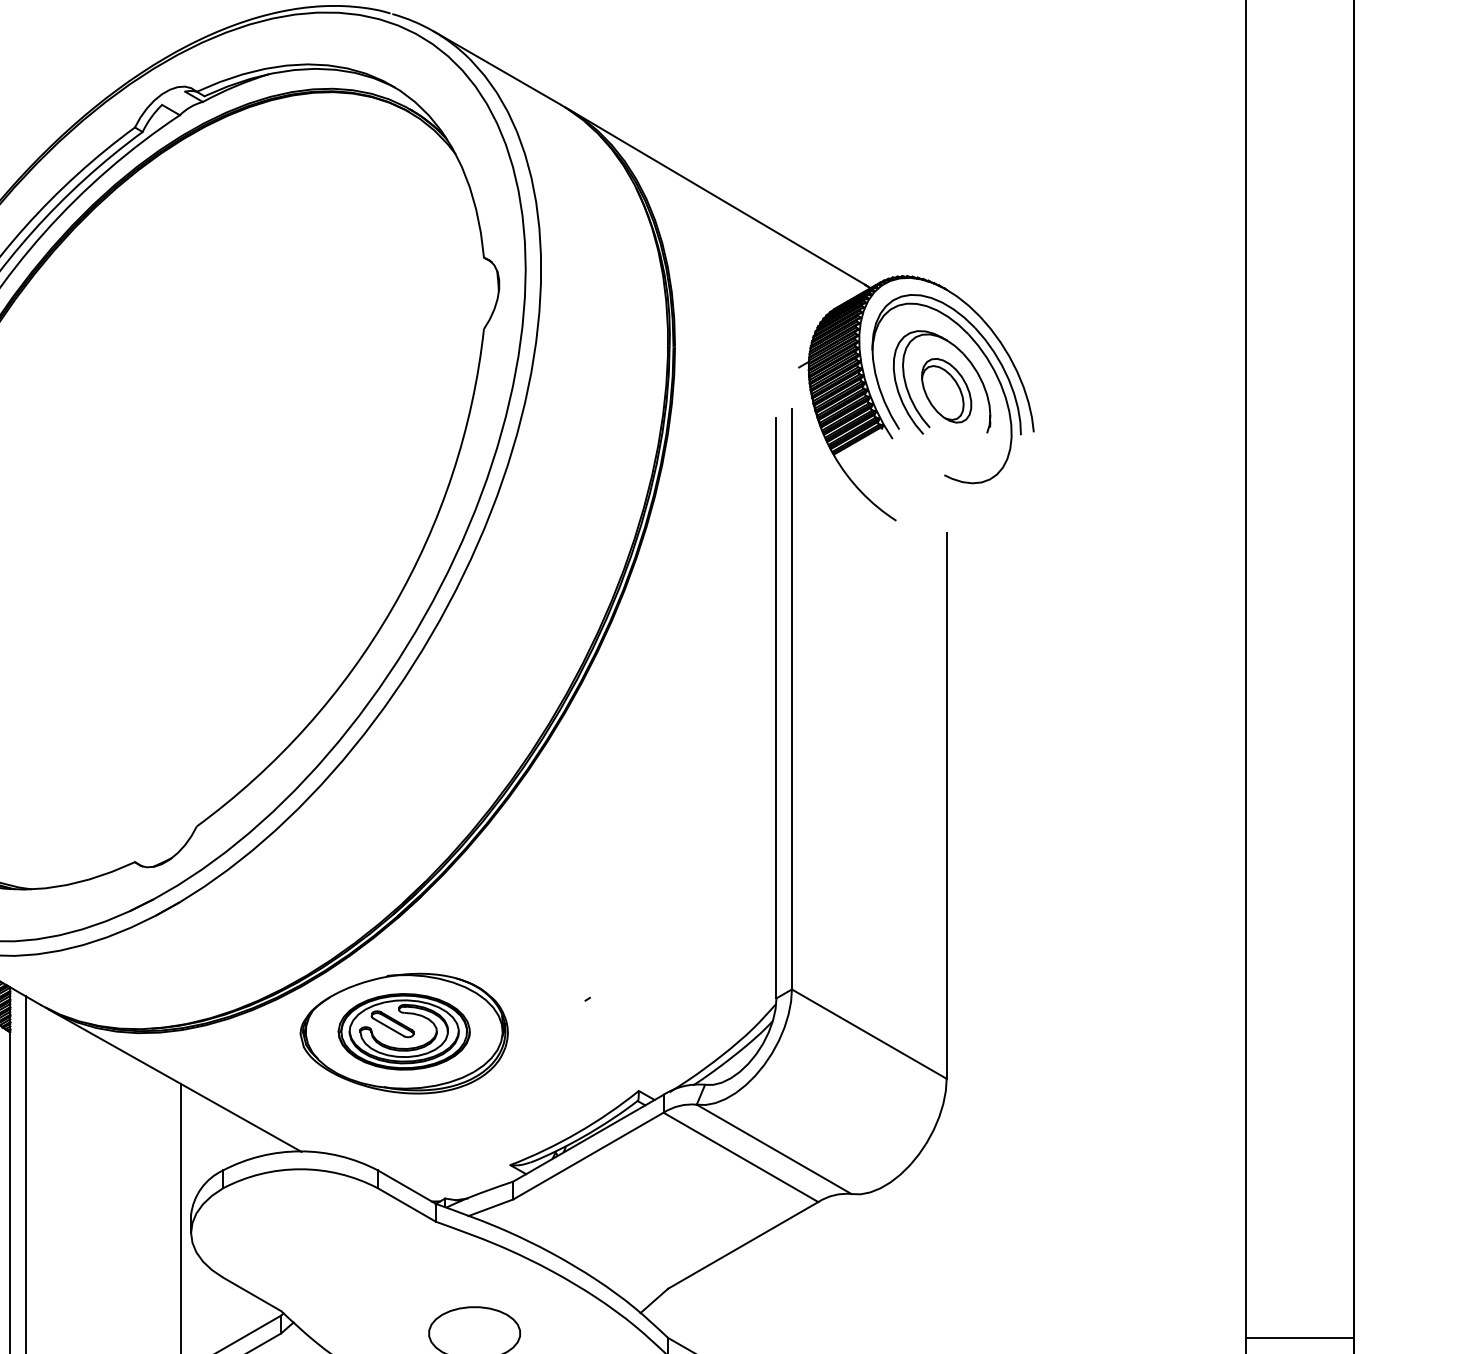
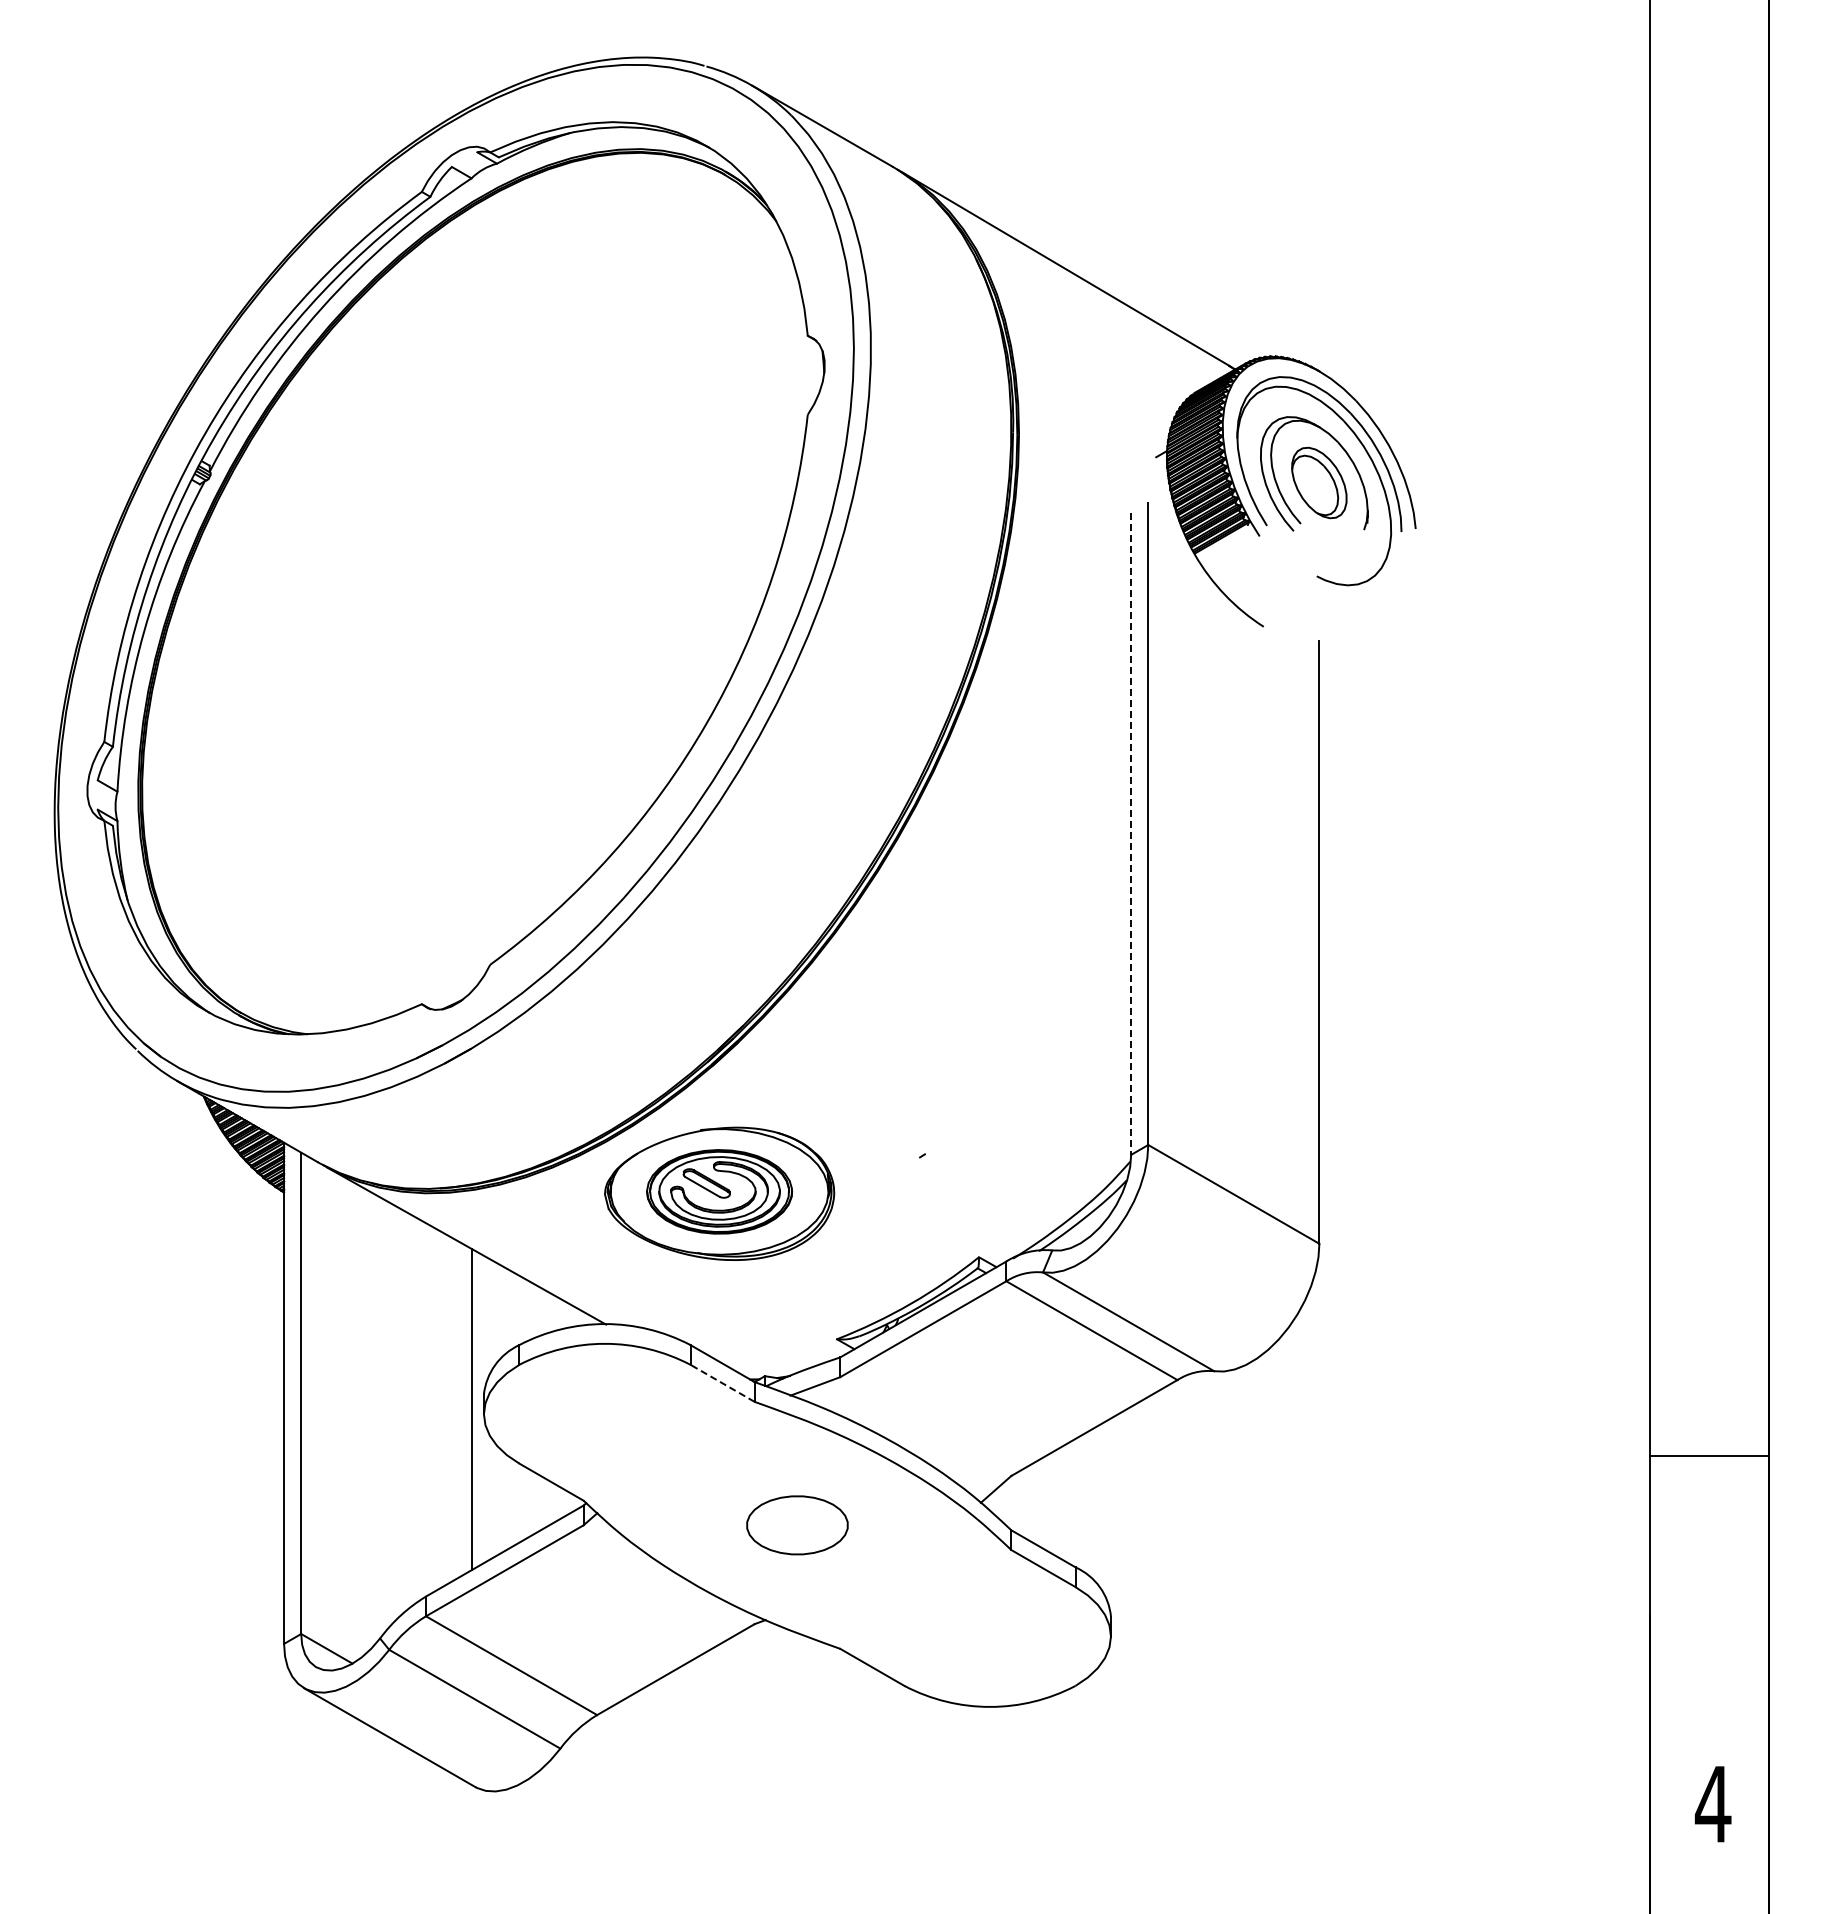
line: (776, 708) -> (1131, 834), solid -> dashed
line: (406, 1205) -> (722, 1383), solid -> dashed
line: (1299, 1338) -> (1709, 1455), moved

